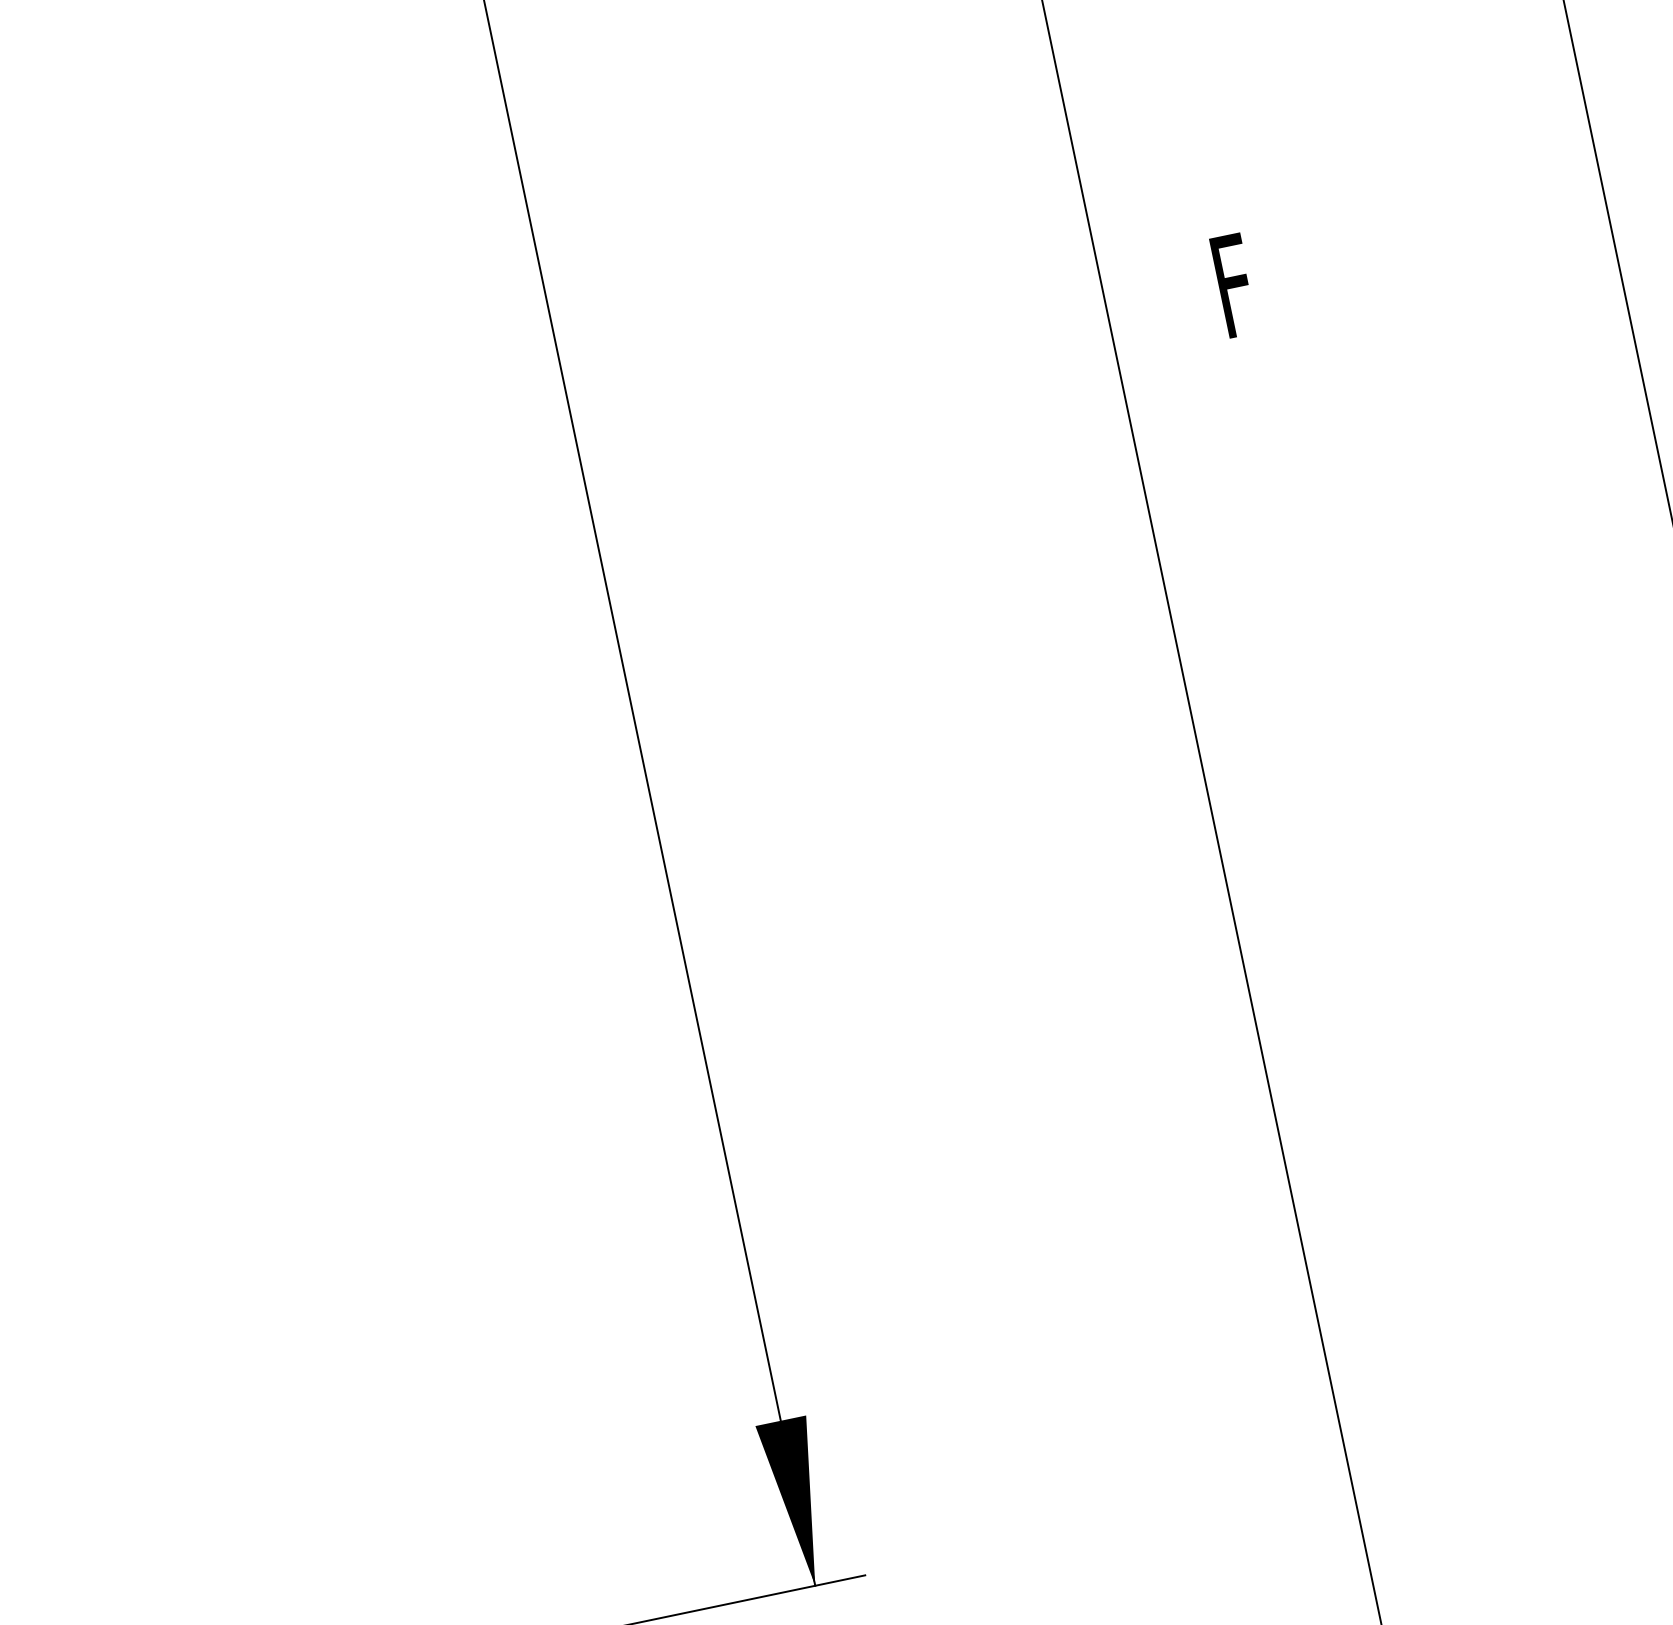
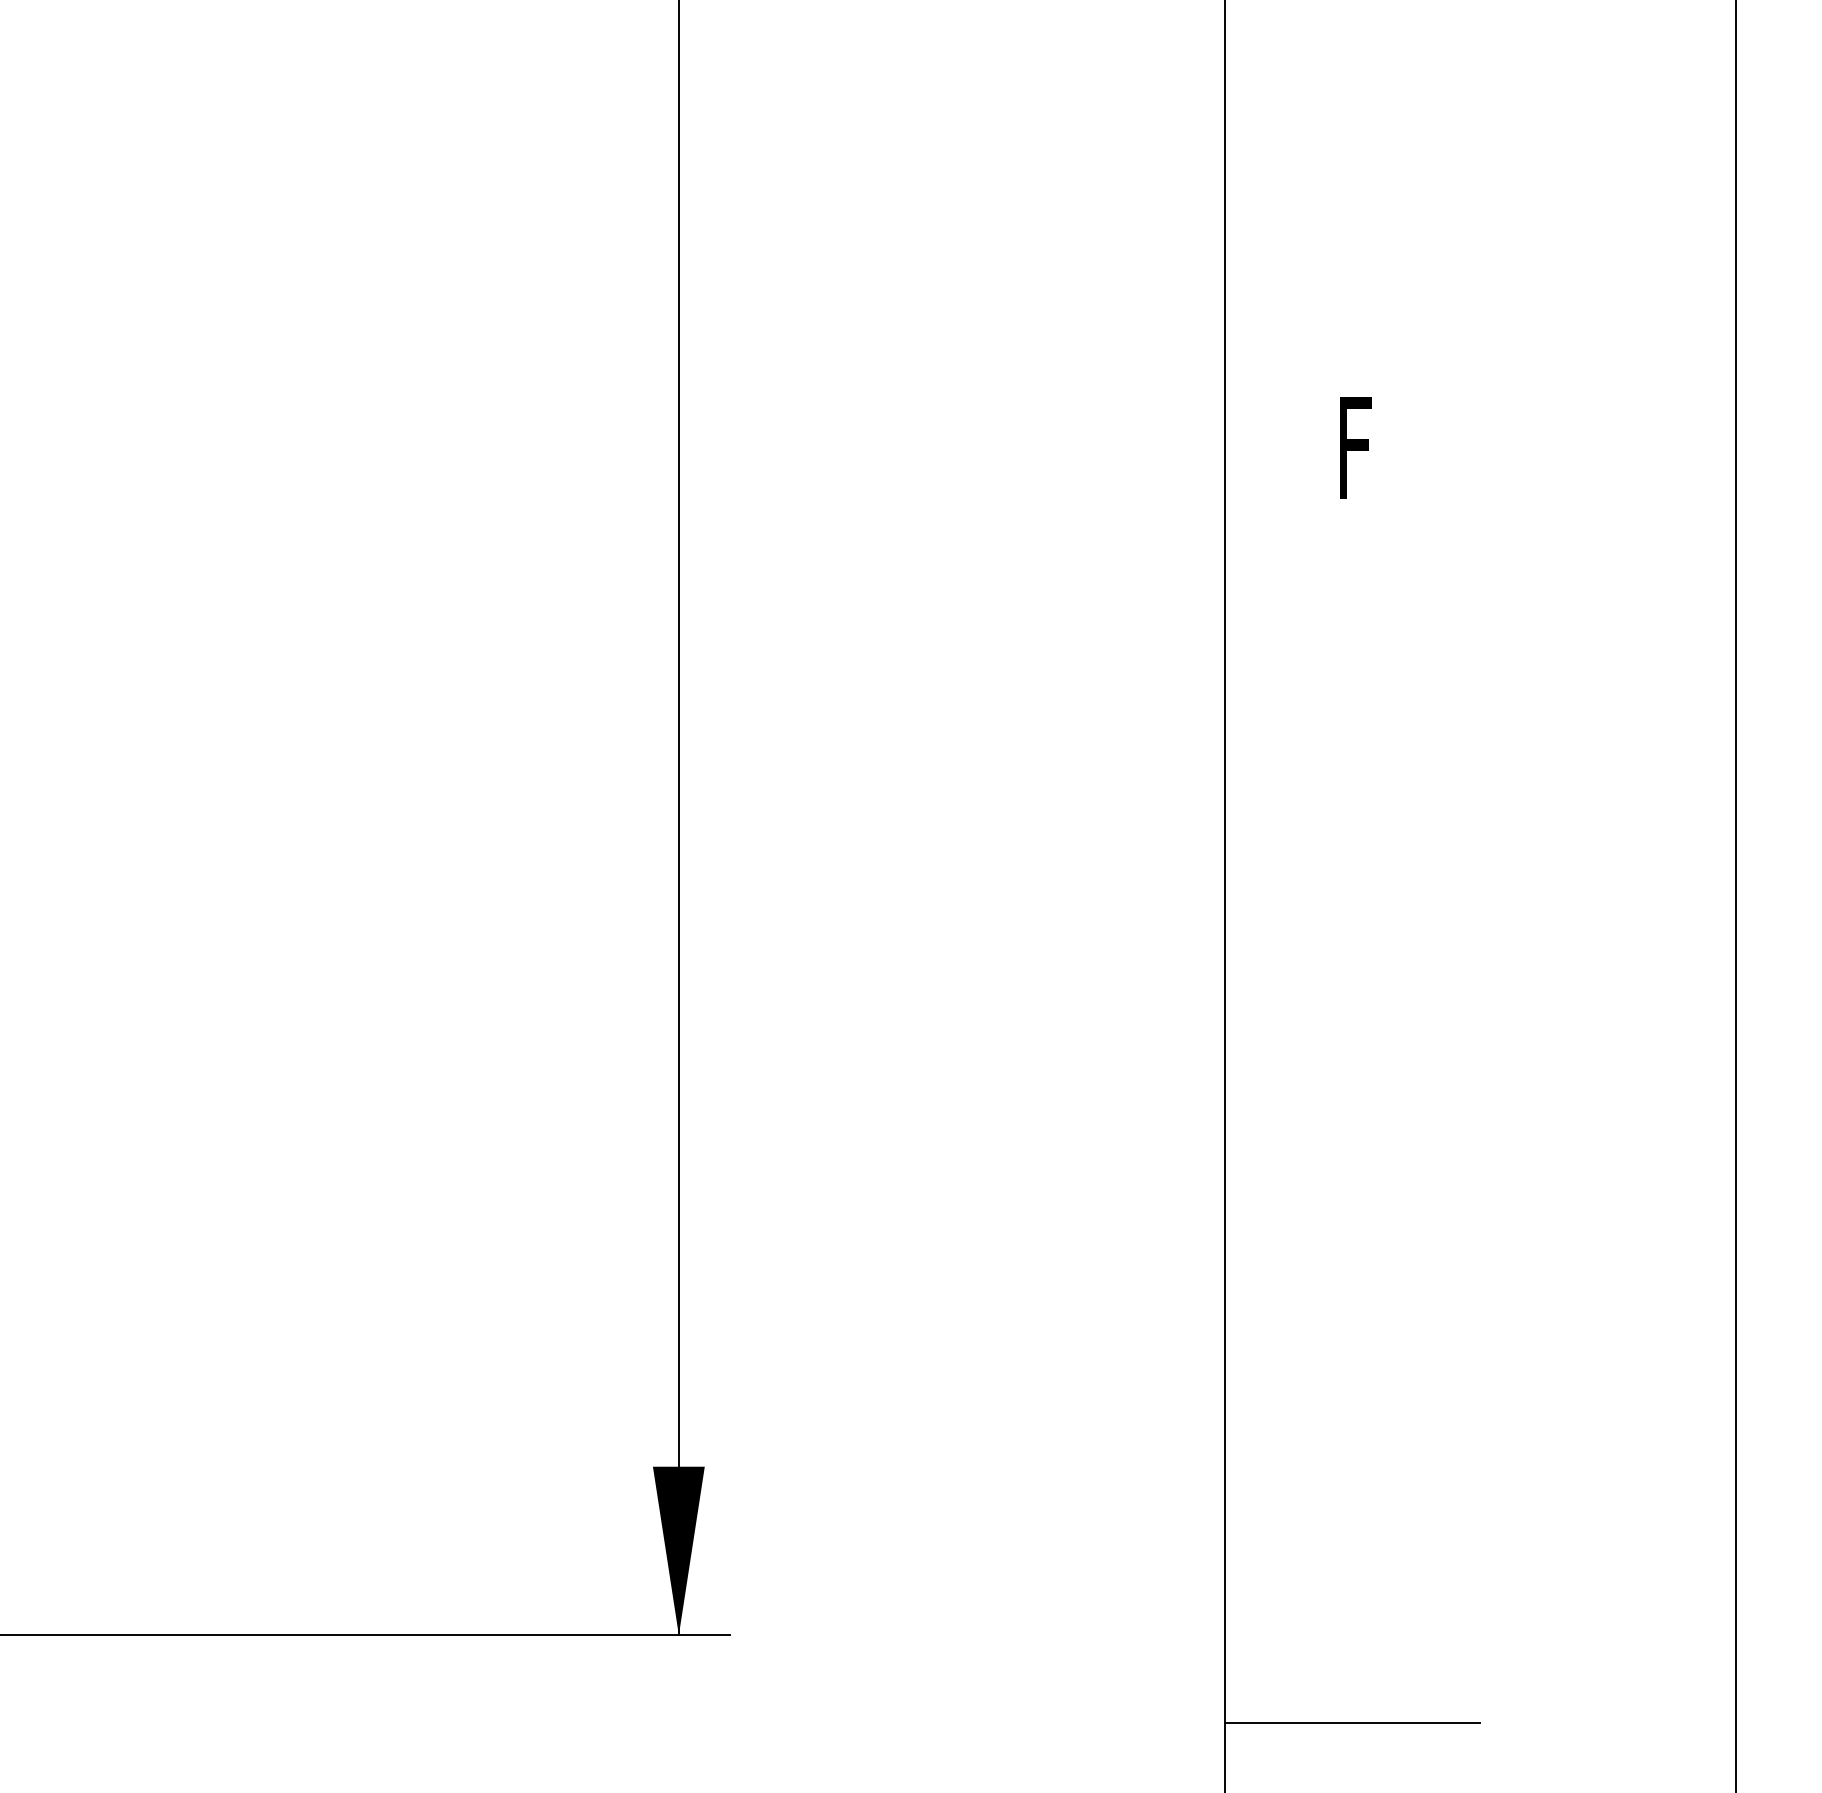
line: (1492, 1534) -> (1352, 1723), added

